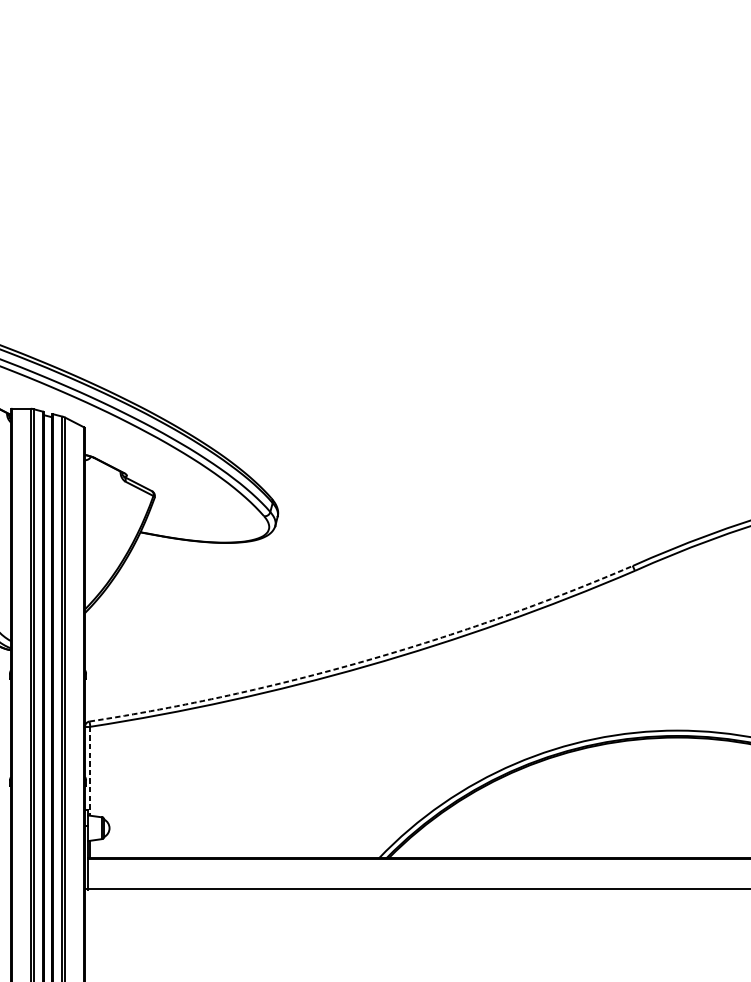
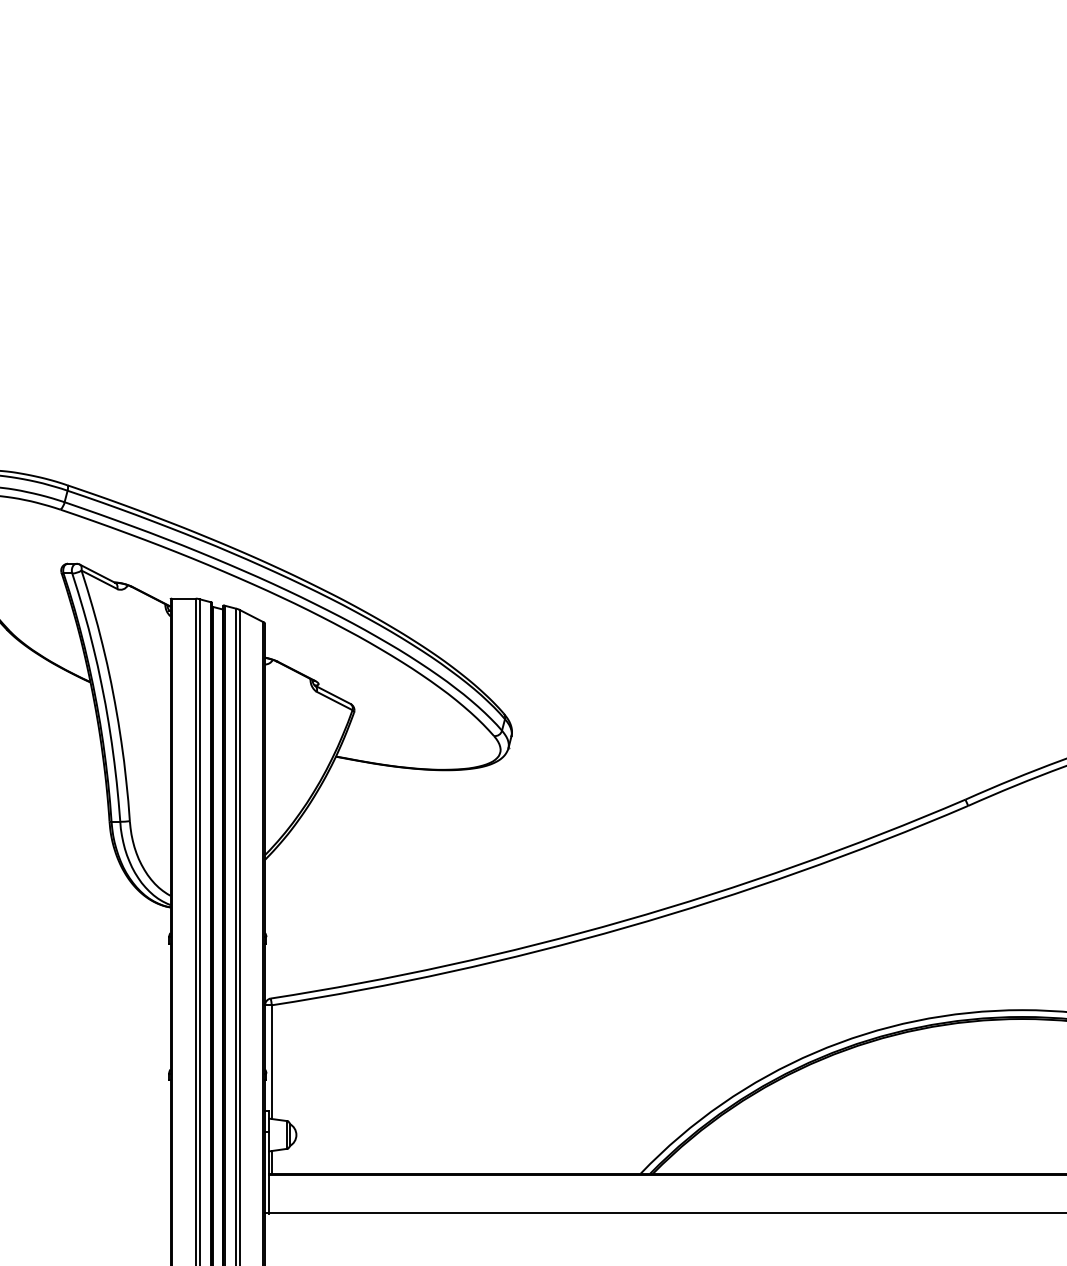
arc: (366, 660) -> (624, 920), dashed -> solid
line: (90, 771) -> (271, 1062), dashed -> solid

